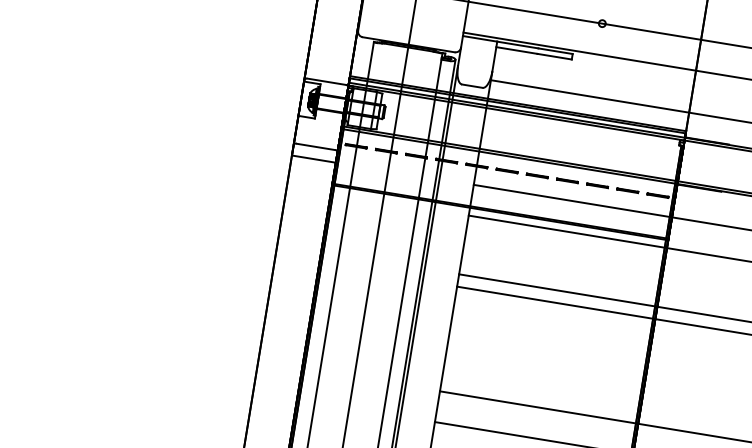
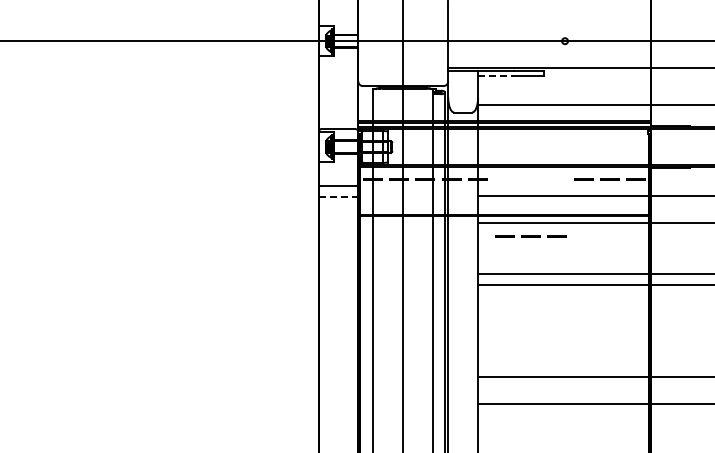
line: (517, 50) -> (496, 75), solid -> dashed
line: (315, 159) -> (339, 196), solid -> dashed
line: (536, 175) -> (530, 236), moved

